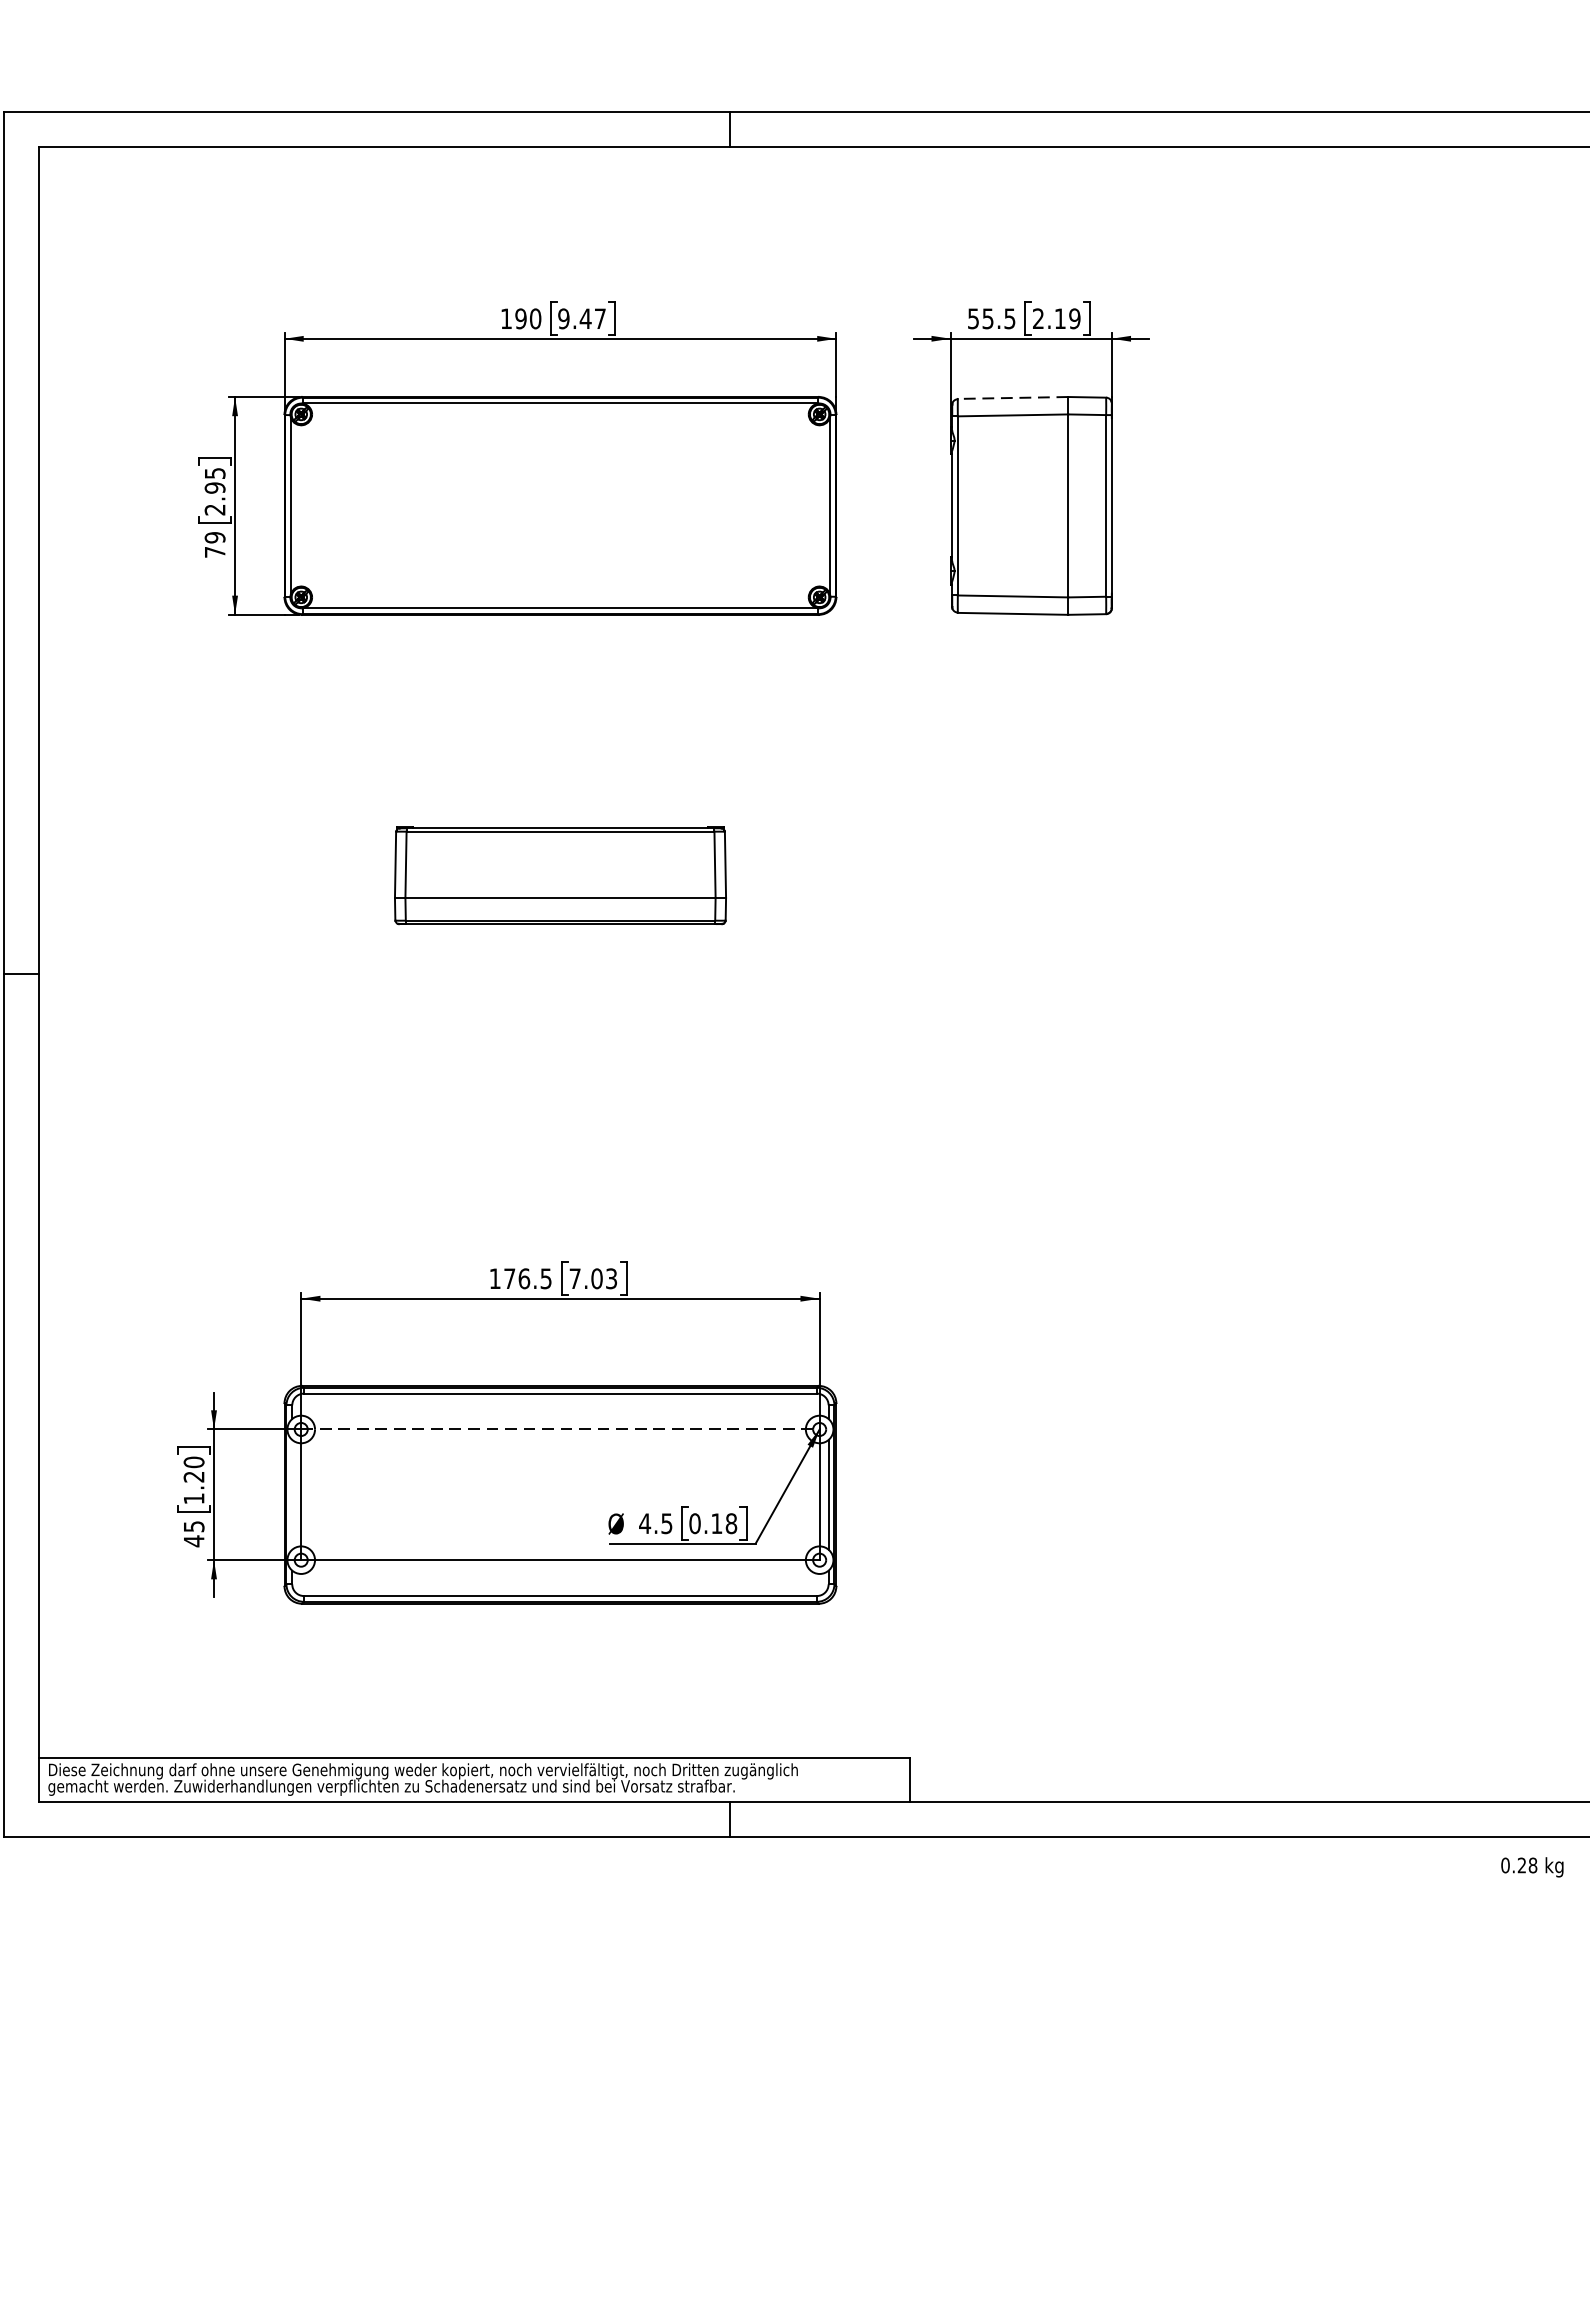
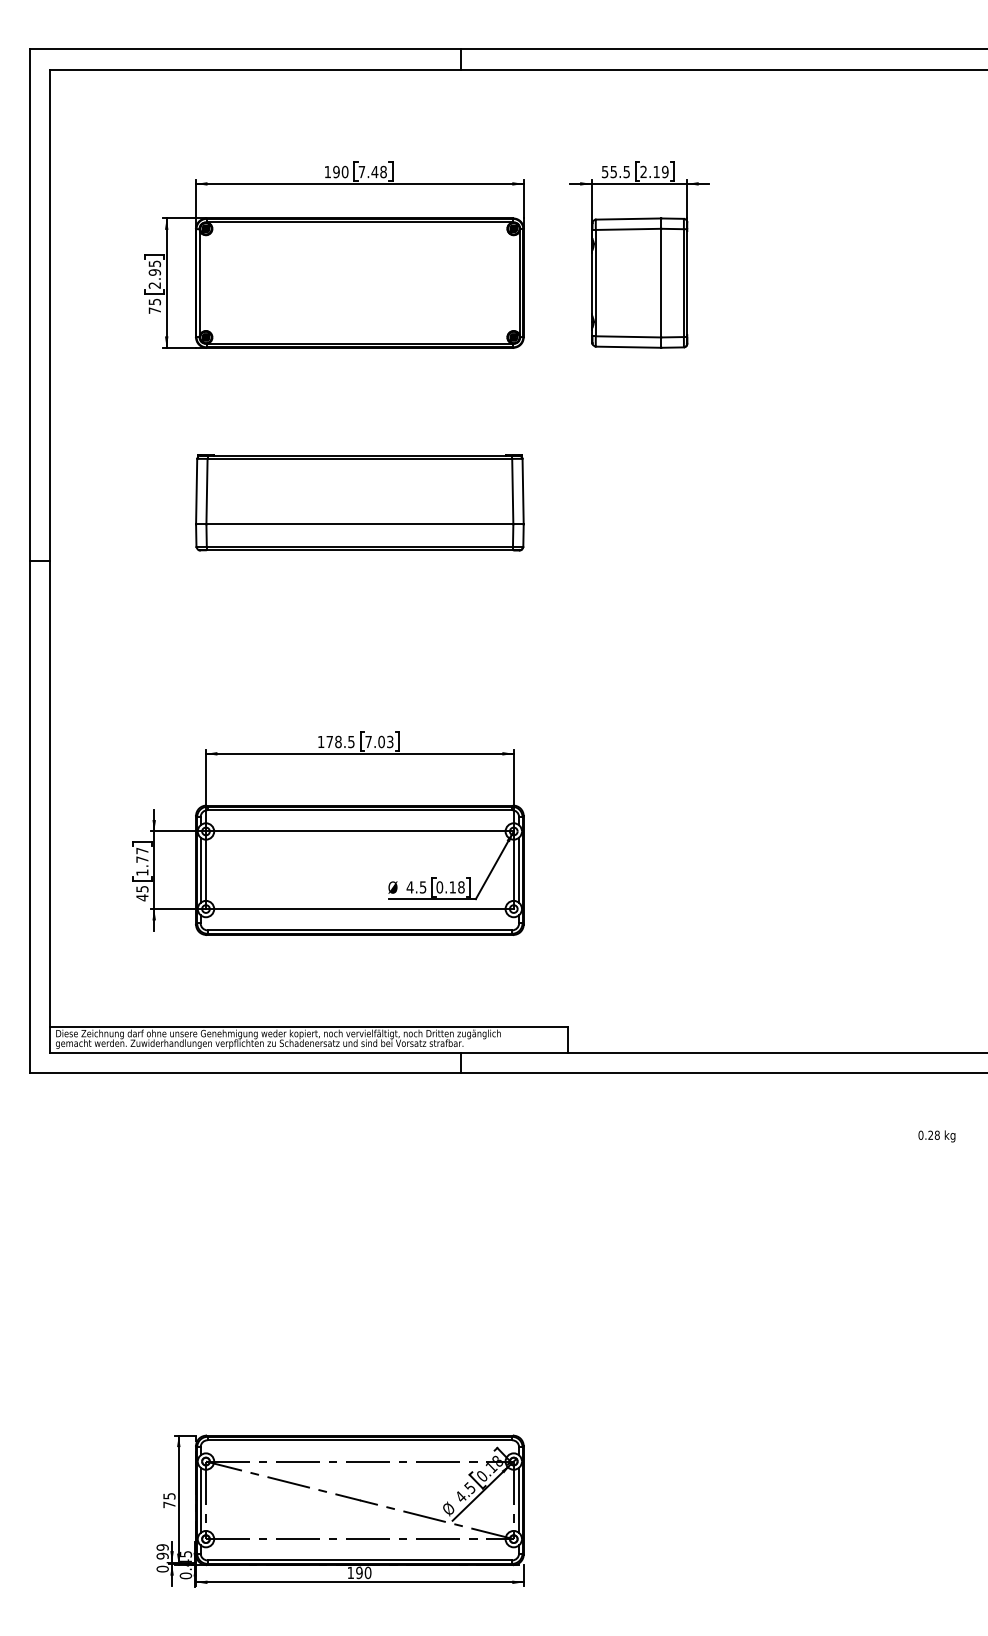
text: (581, 317) -> (372, 171), 9.47 -> 7.48
line: (1012, 398) -> (628, 219), dashed -> solid
text: (214, 536) -> (154, 301), 79 -> 75
part: (559, 875) -> (359, 502), size x1.67
text: (524, 1277) -> (338, 741), 176.5 -> 178.5
line: (559, 1429) -> (359, 831), dashed -> solid
text: (194, 1468) -> (142, 854), 1.20 -> 1.77
line: (291, 1493) -> (200, 869), added
text: (1531, 1867) -> (936, 1136), moved

